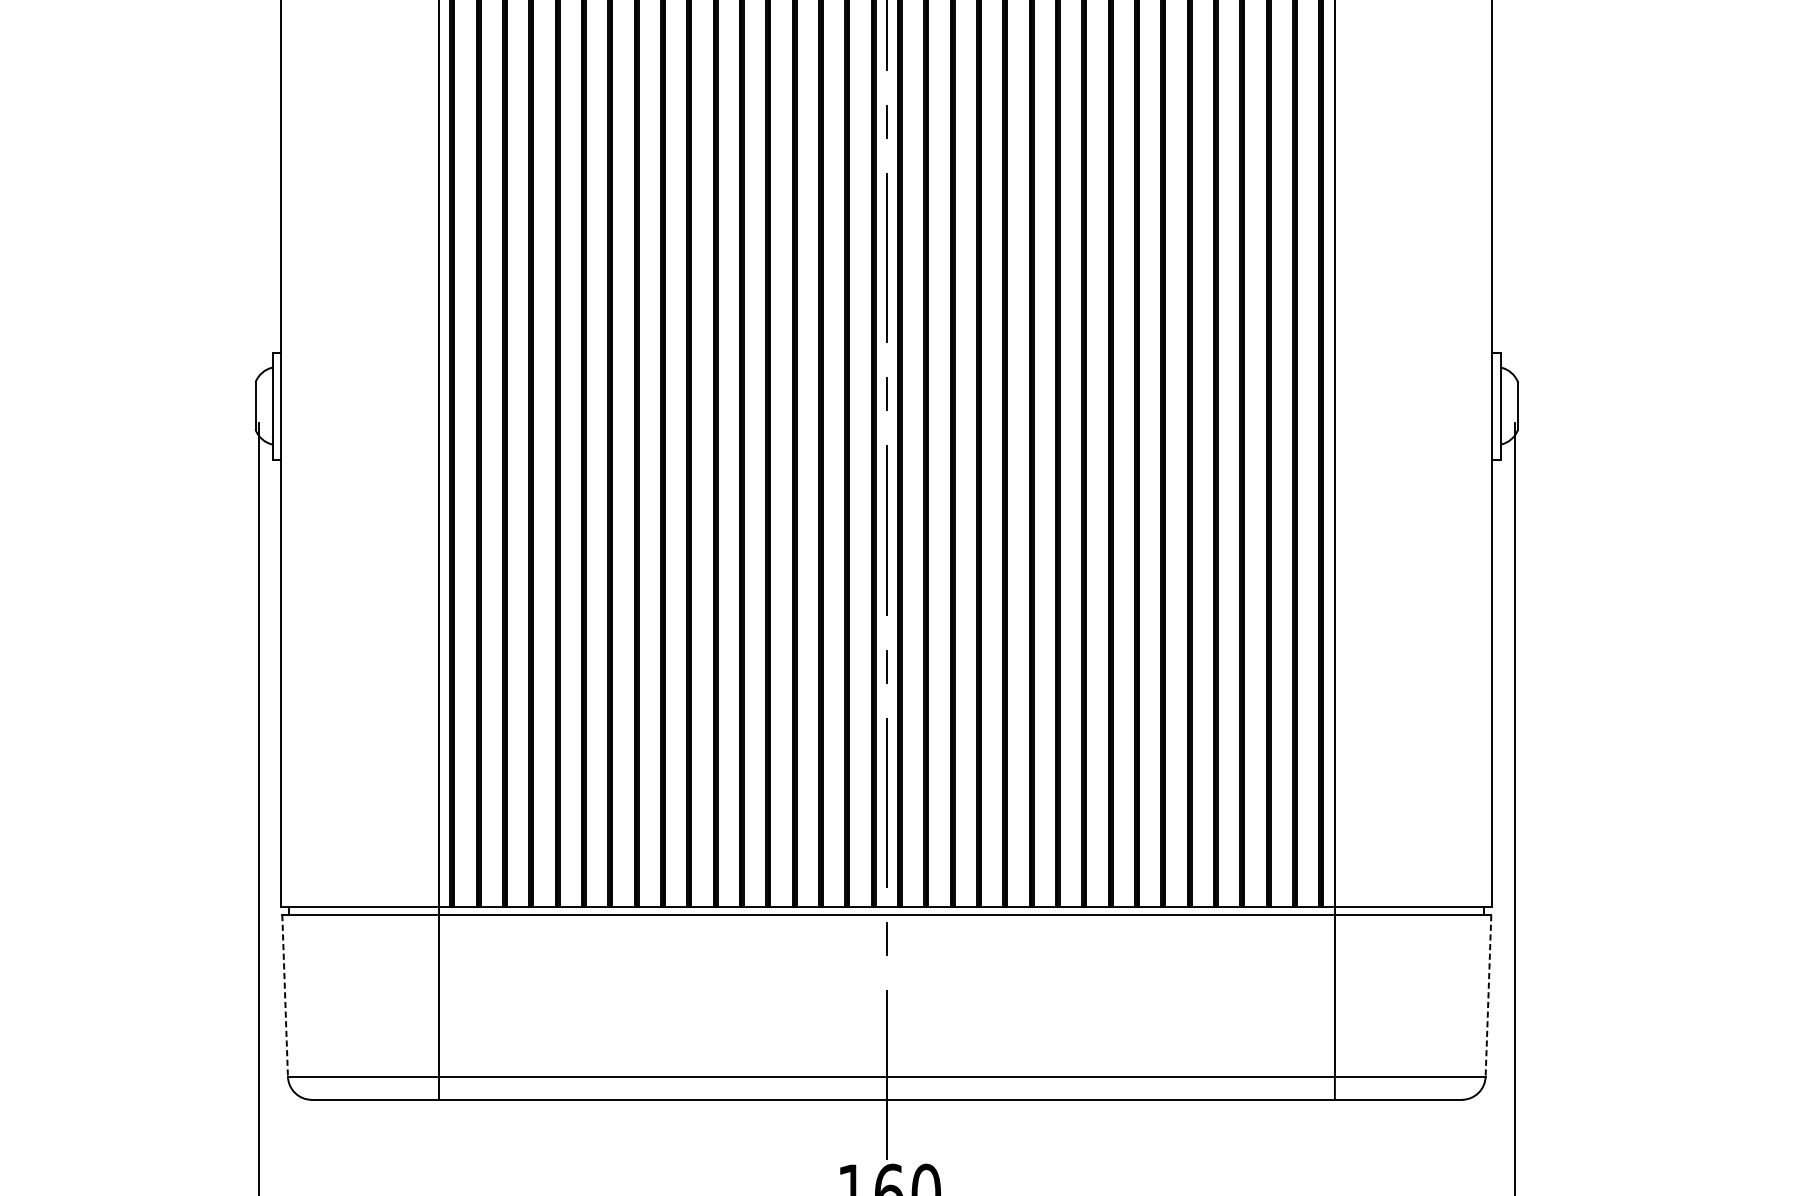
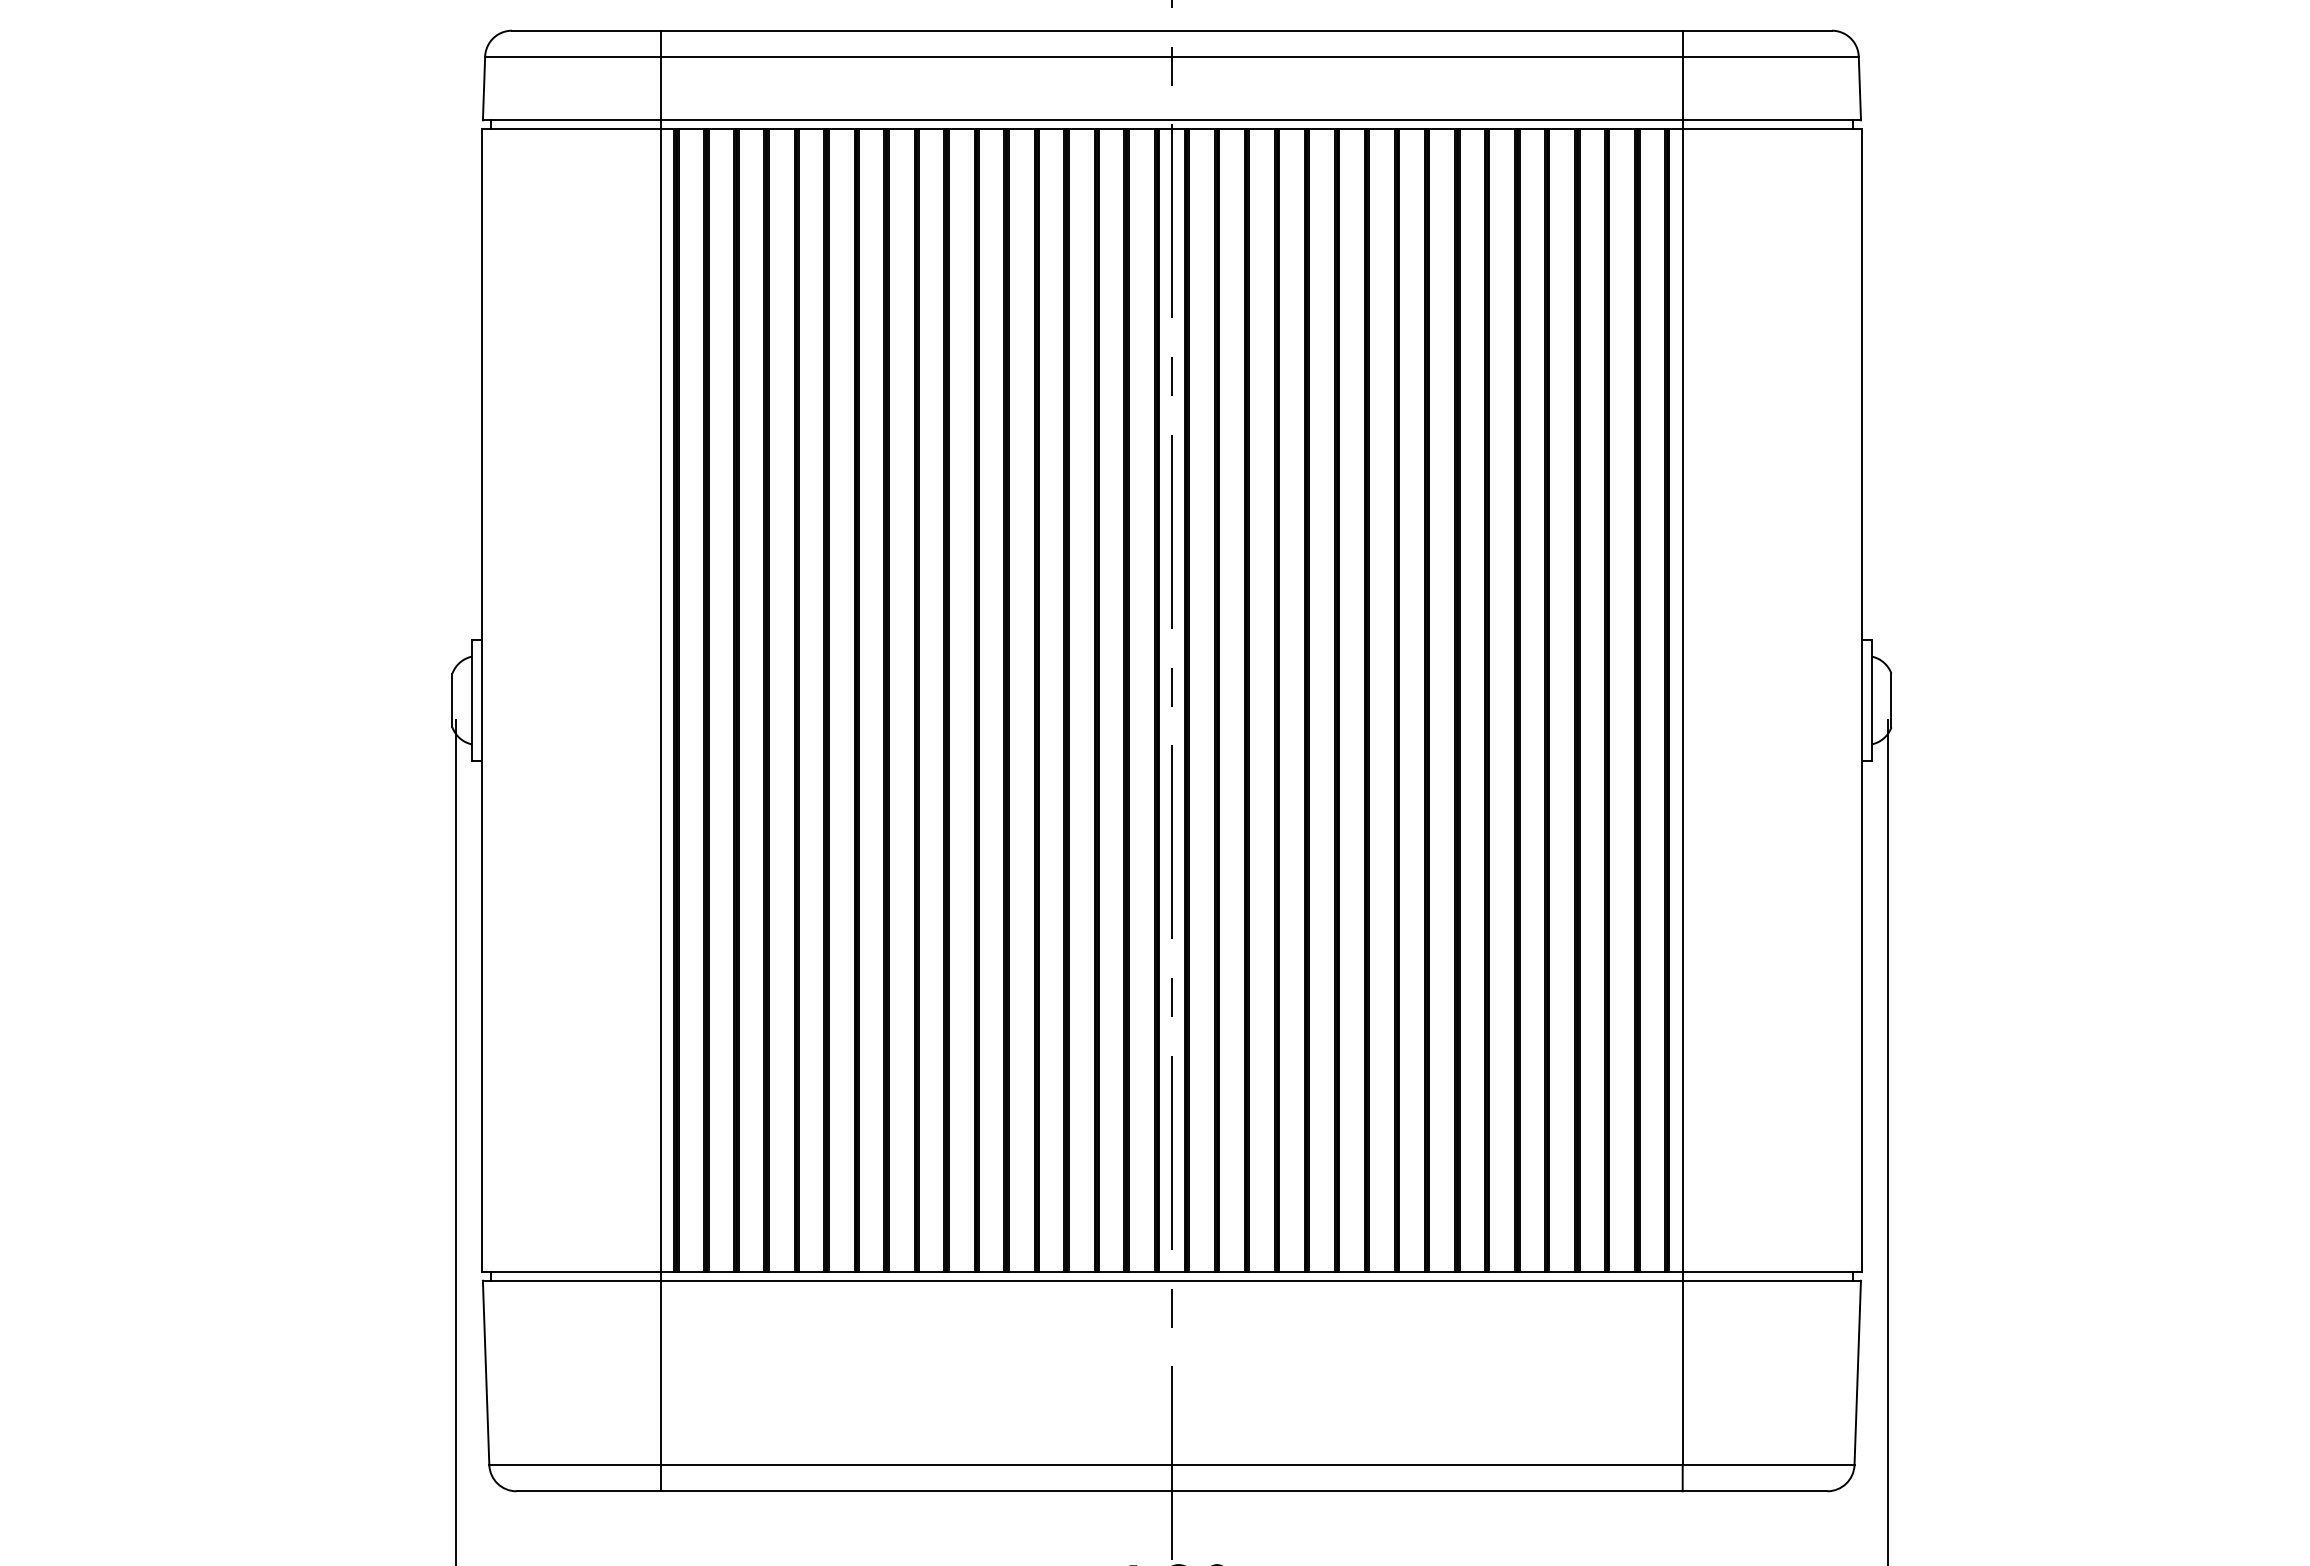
line: (285, 996) -> (486, 1373), dashed -> solid
line: (1488, 996) -> (1857, 1373), dashed -> solid

